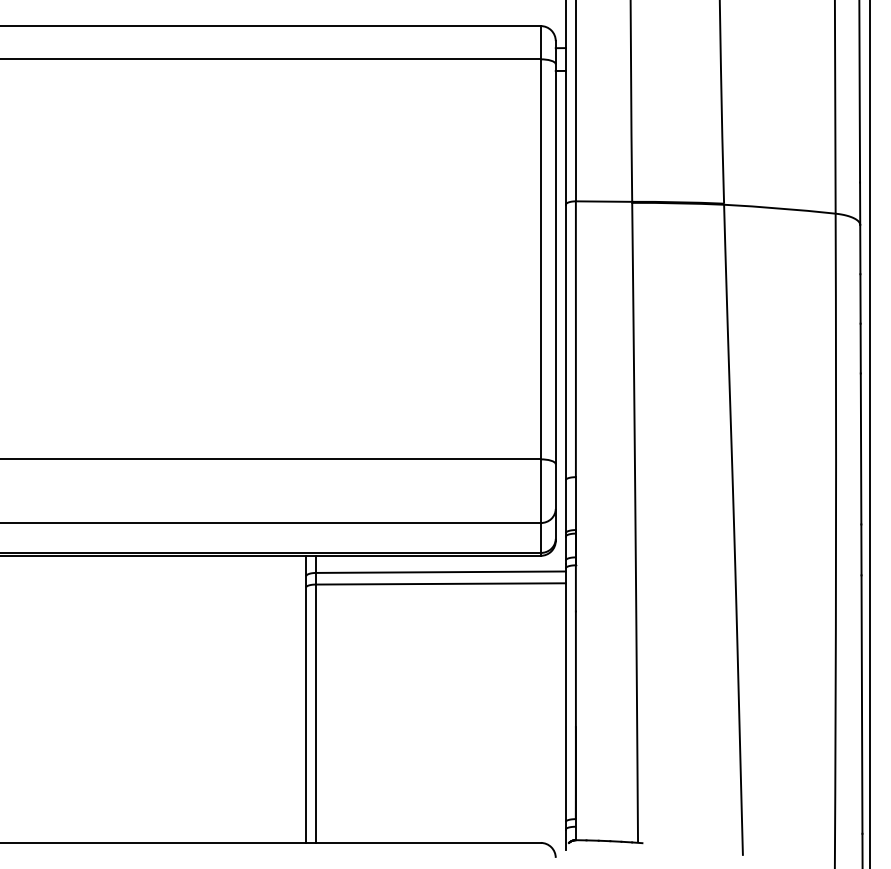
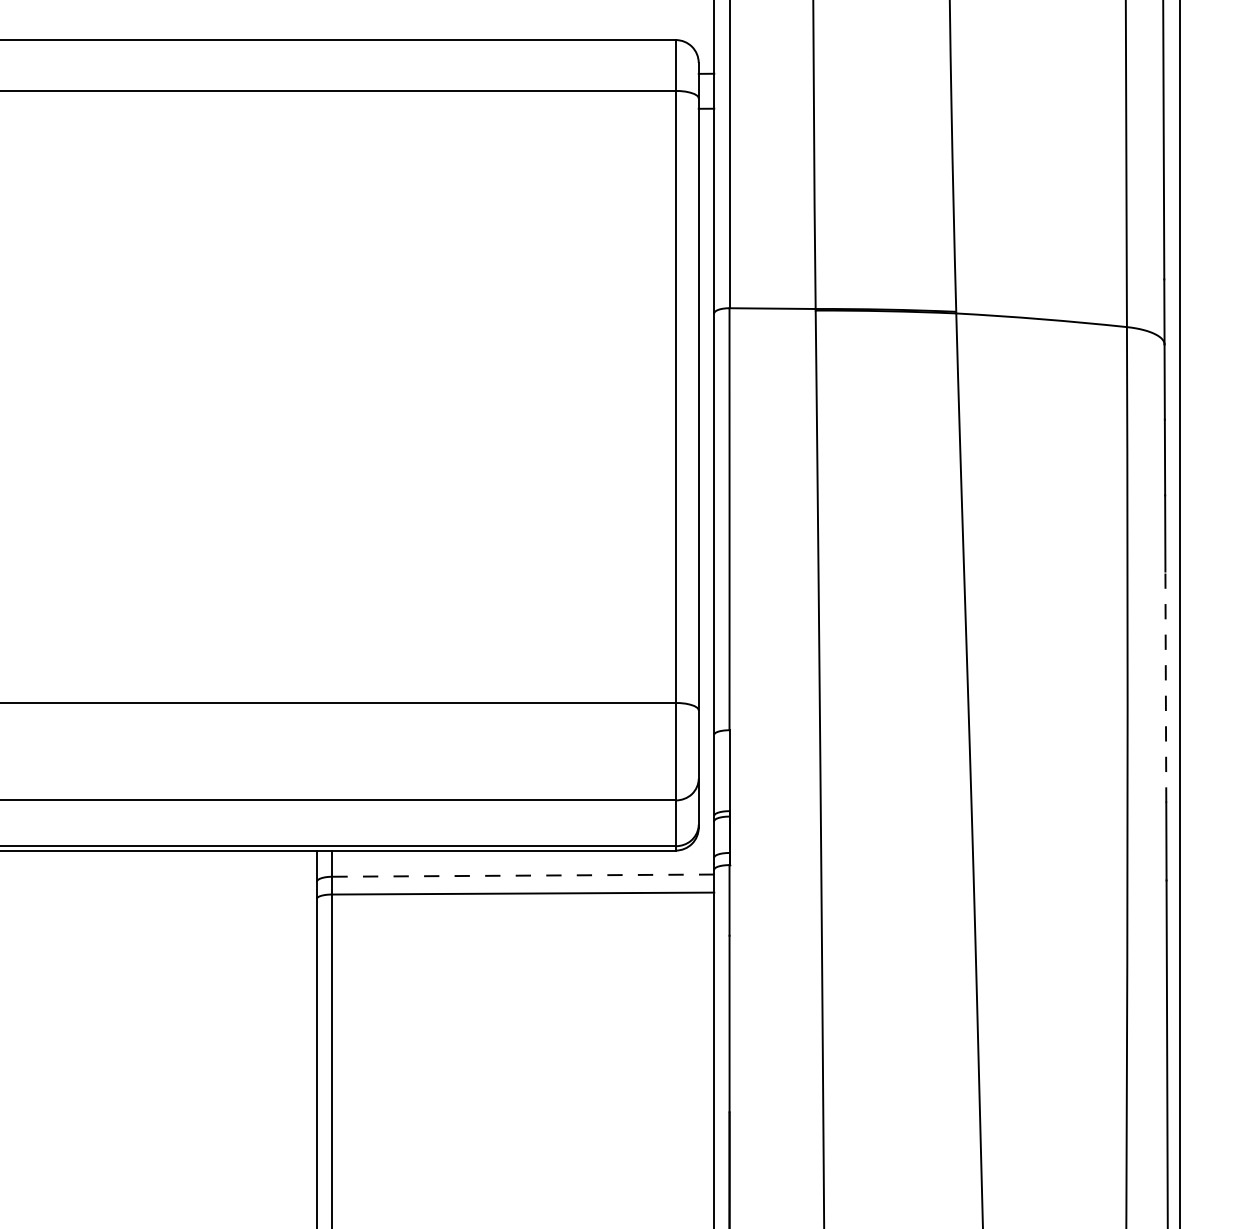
line: (861, 448) -> (1166, 686), solid -> dashed
line: (440, 572) -> (522, 876), solid -> dashed

